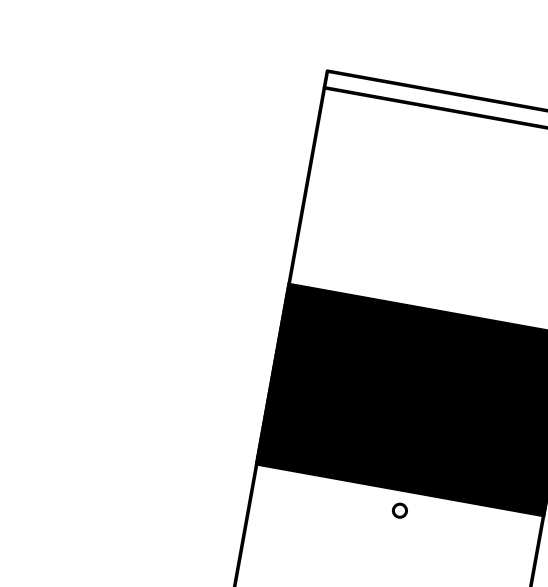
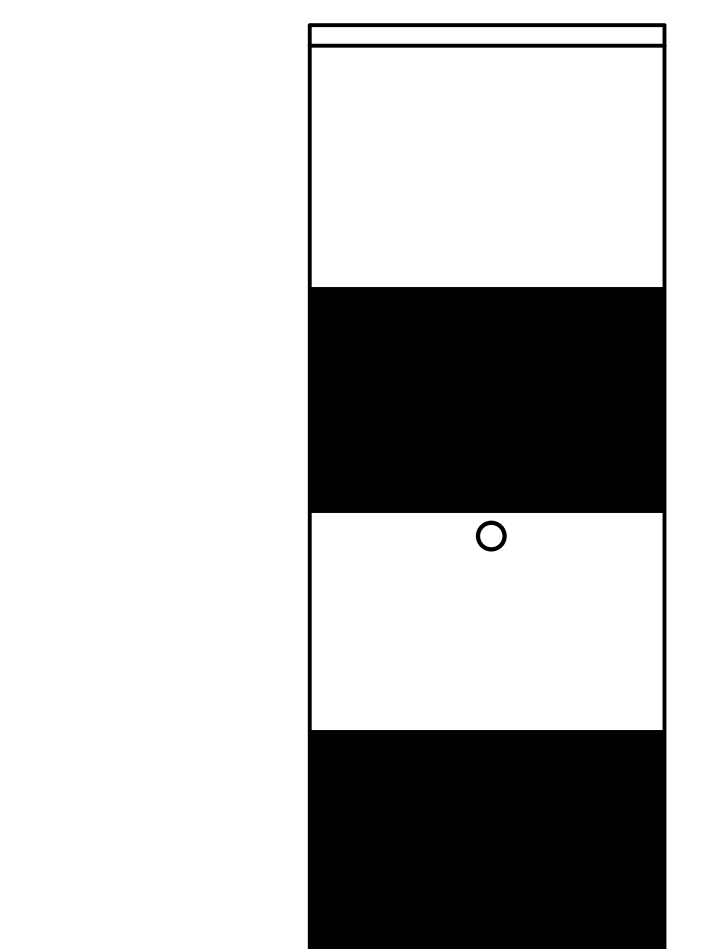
part: (400, 510) -> (491, 535), size x1.67

